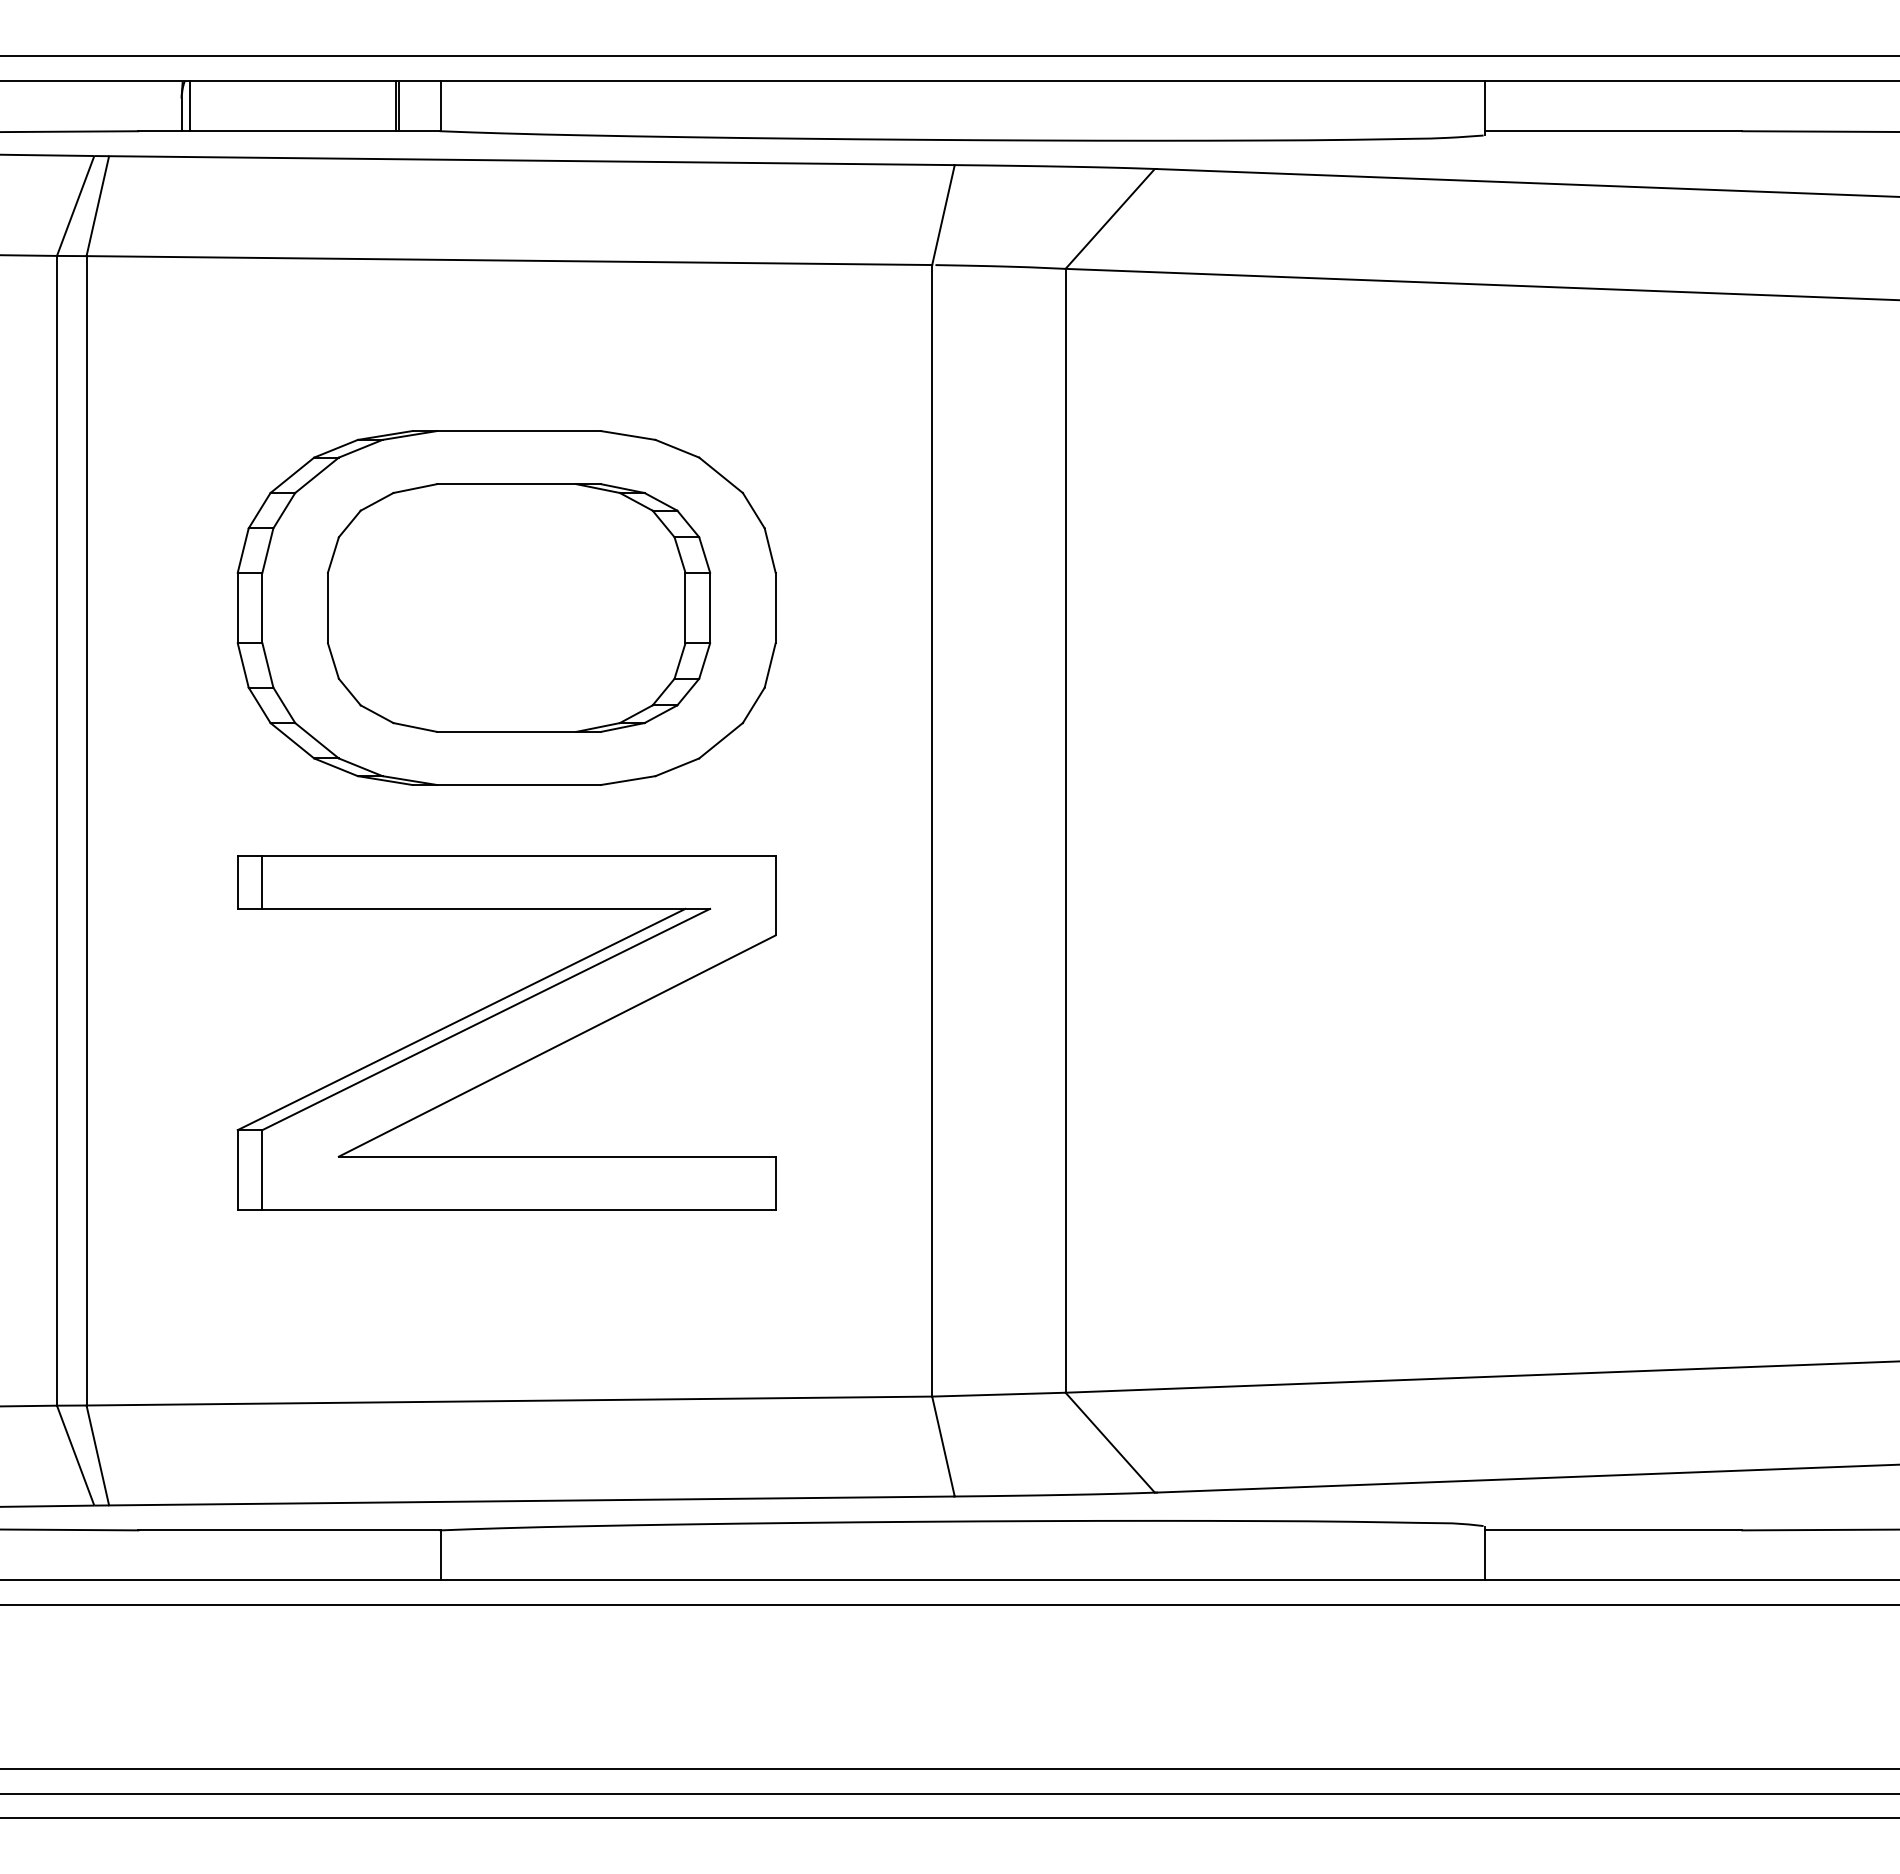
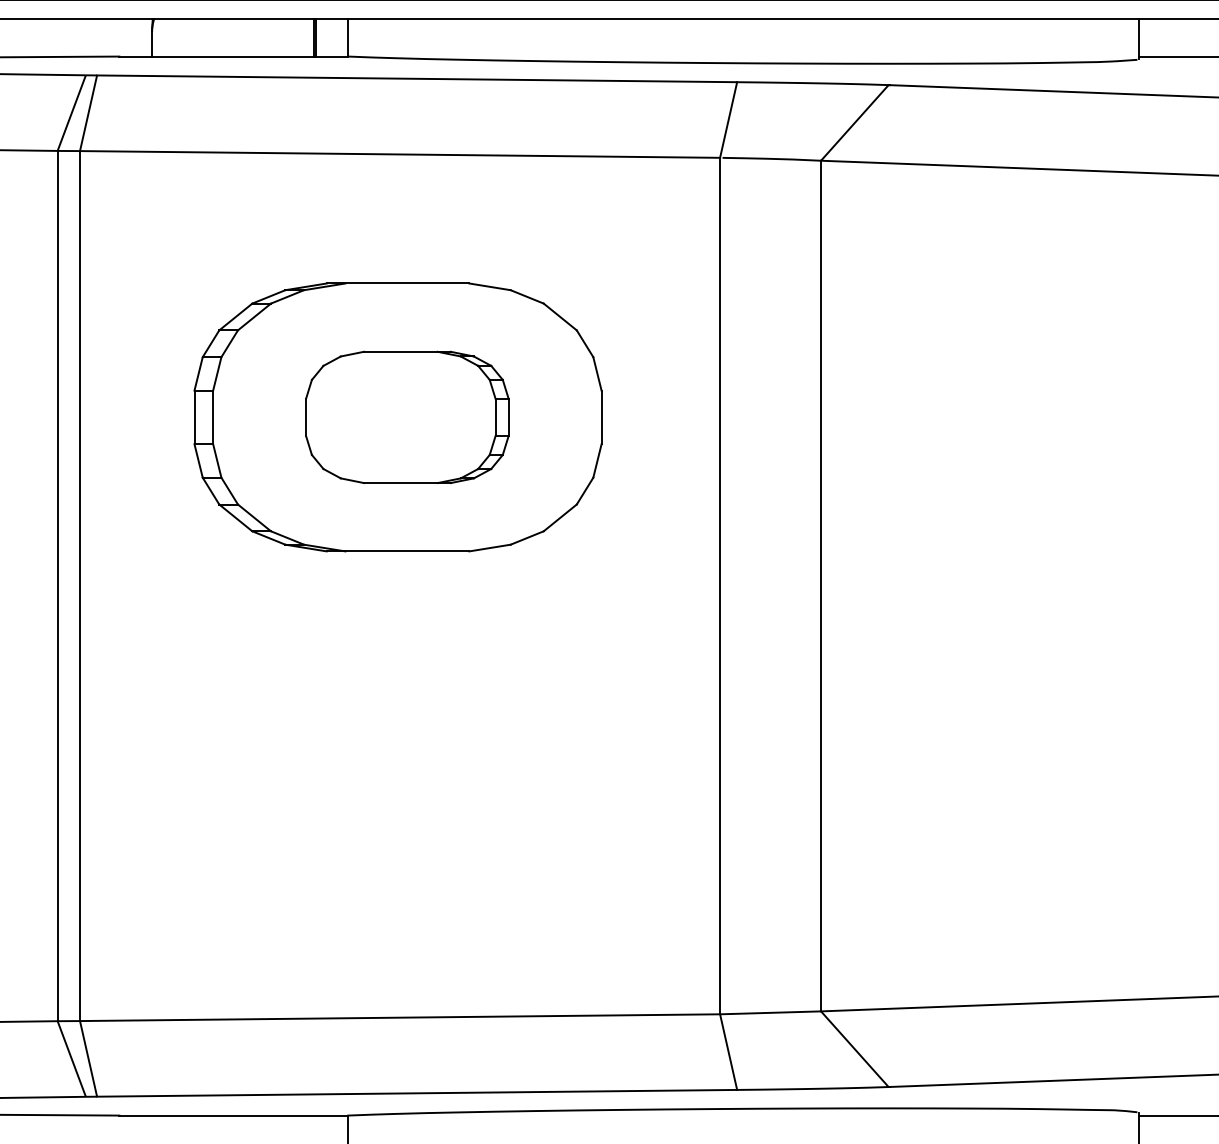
line: (190, 106) -> (158, 37), removed
part: (518, 607) -> (406, 417), size x0.7
part: (506, 1032) -> (397, 738), removed

